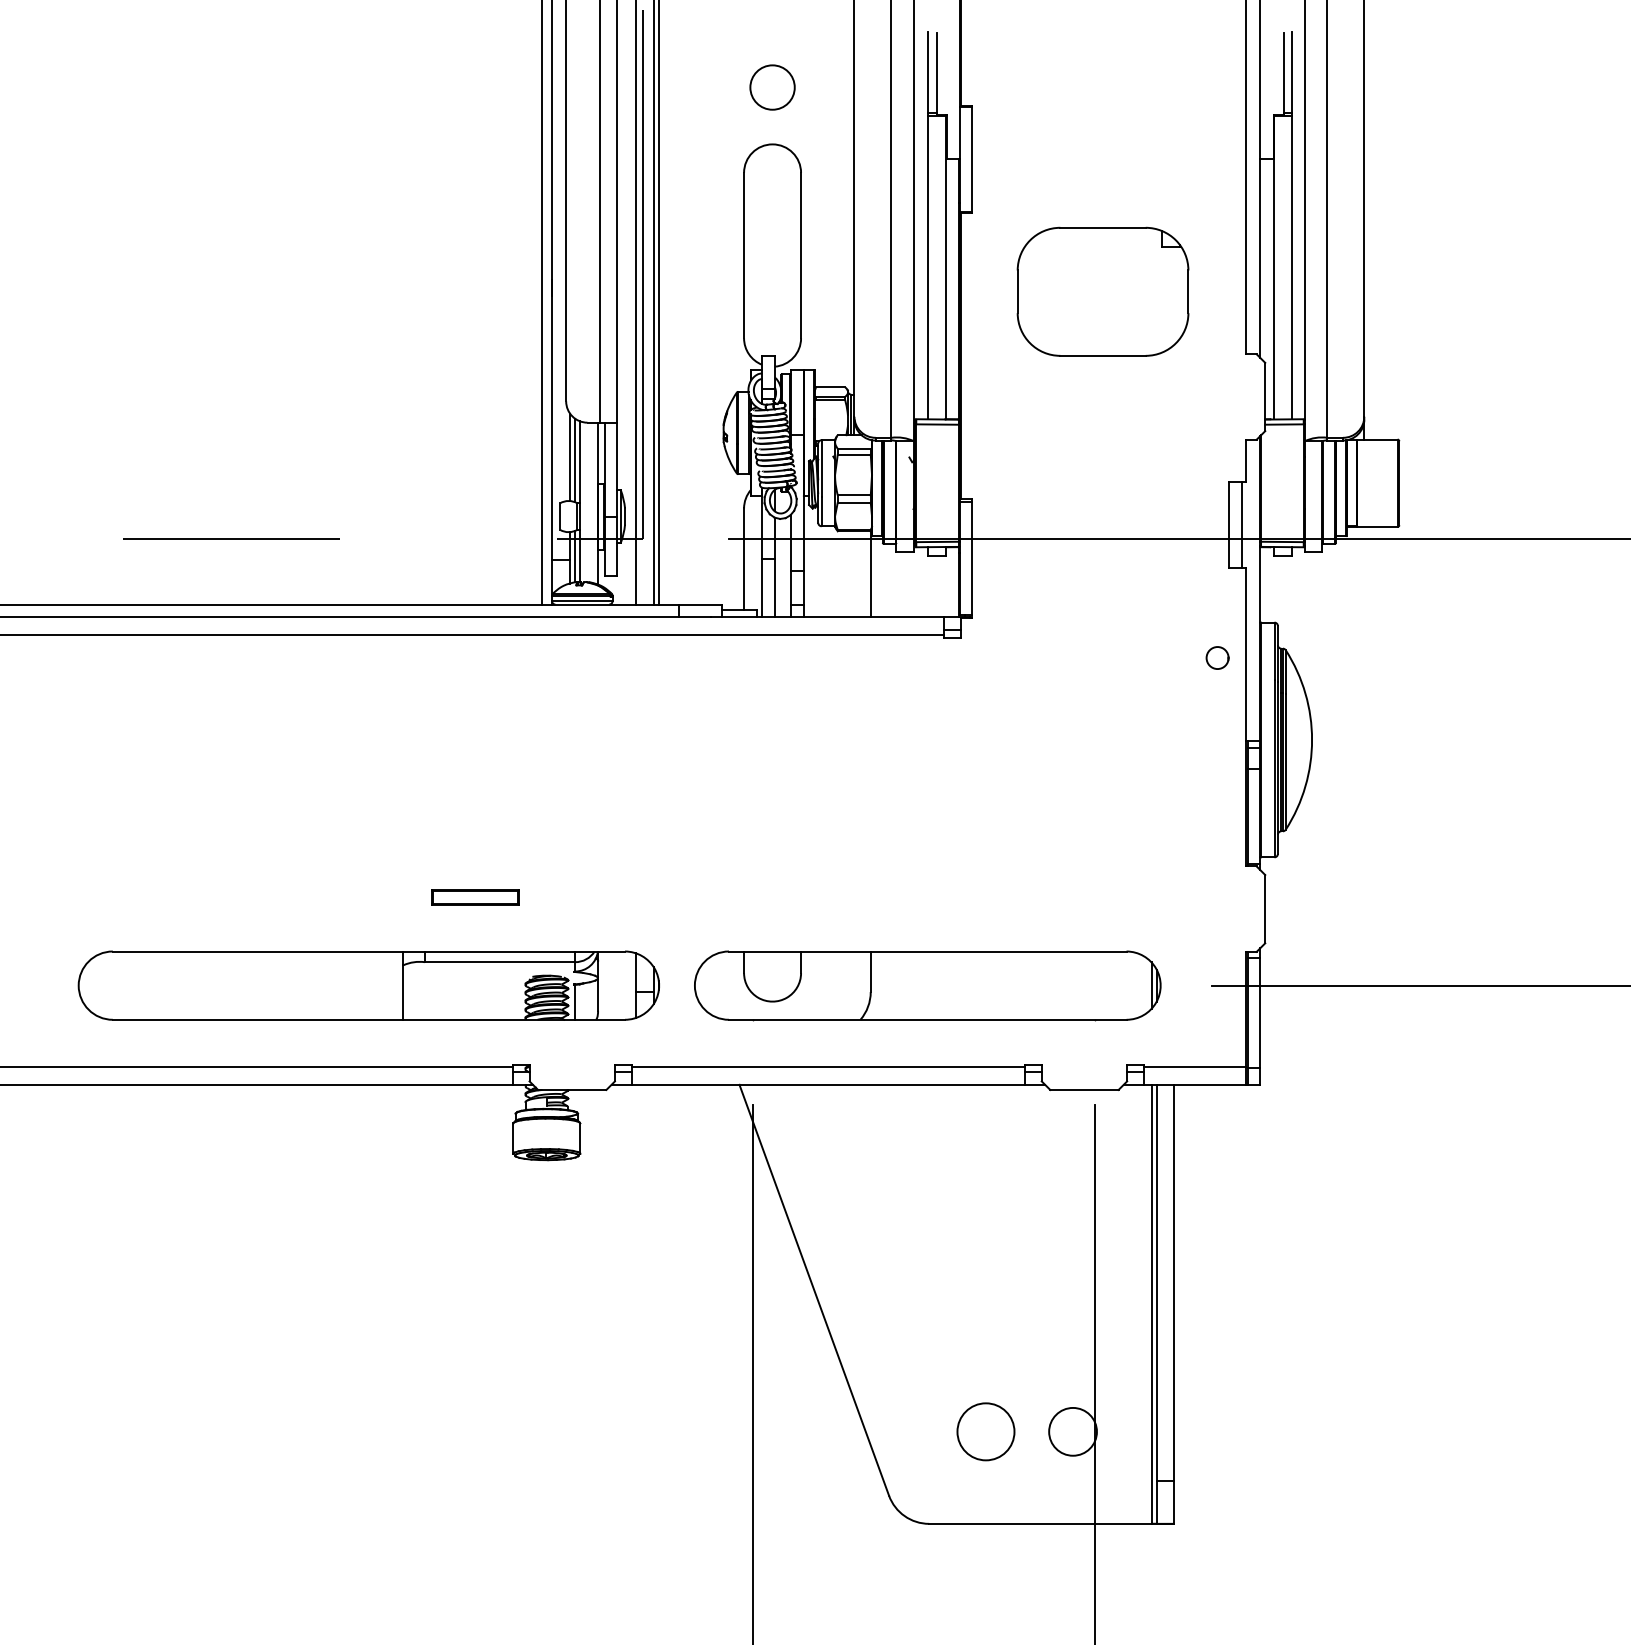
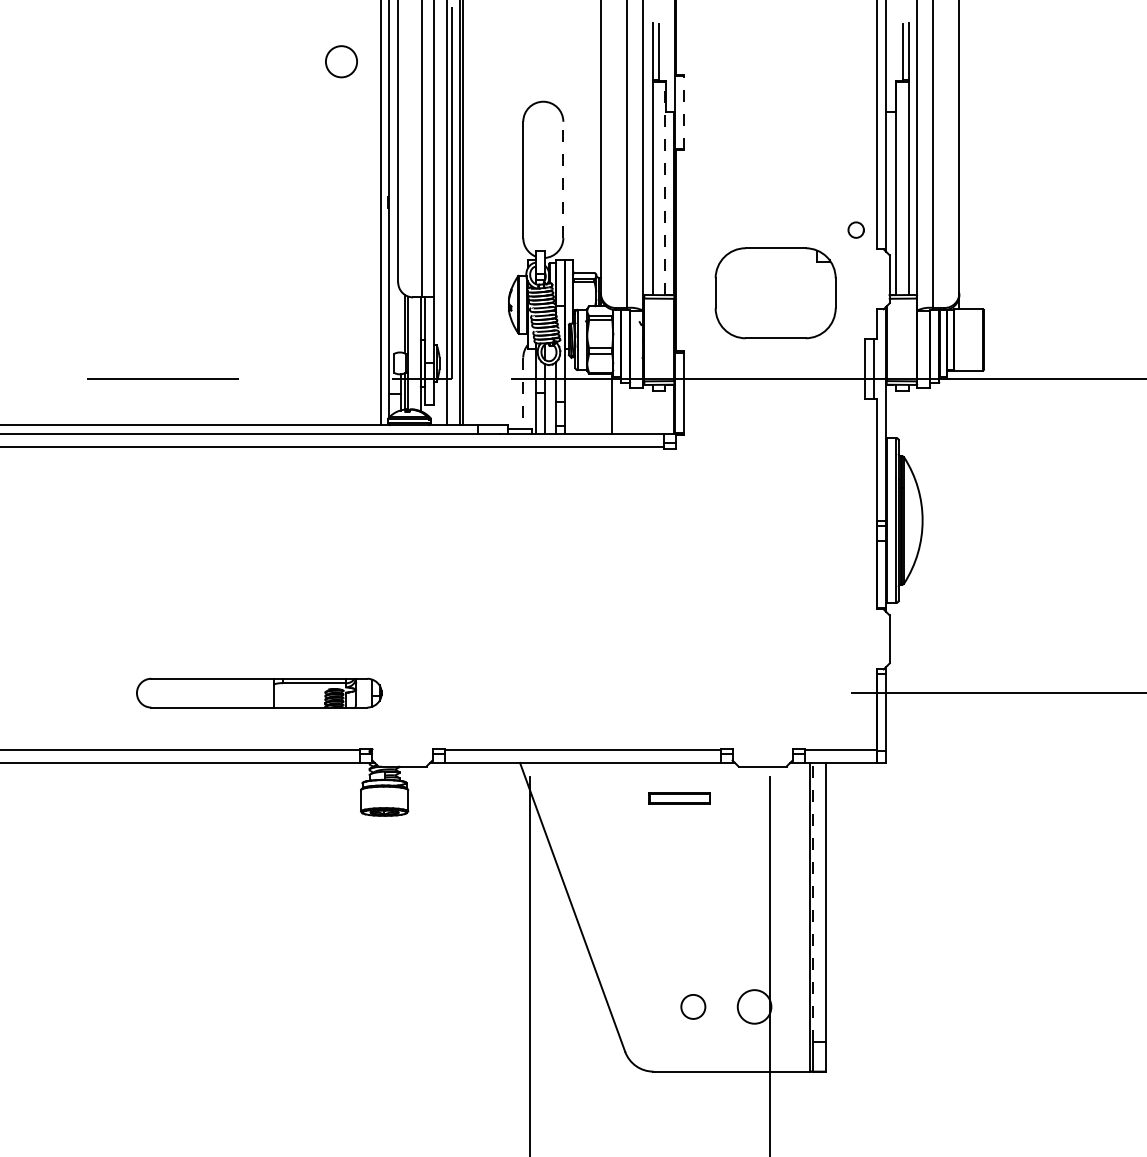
circle: (772, 87) -> (341, 61), moved
line: (972, 159) -> (683, 112), solid -> dashed
line: (801, 255) -> (563, 179), solid -> dashed
line: (945, 267) -> (664, 188), solid -> dashed
part: (1102, 291) -> (775, 293), moved
line: (570, 457) -> (401, 321), removed
line: (744, 559) -> (523, 393), solid -> dashed
circle: (1217, 657) -> (856, 229), moved
part: (475, 897) -> (679, 798), moved
part: (368, 985) -> (259, 693), size x0.6
part: (927, 985) -> (652, 693), removed
line: (1156, 1282) -> (813, 901), solid -> dashed
circle: (985, 1431) -> (693, 1006), size x0.6

